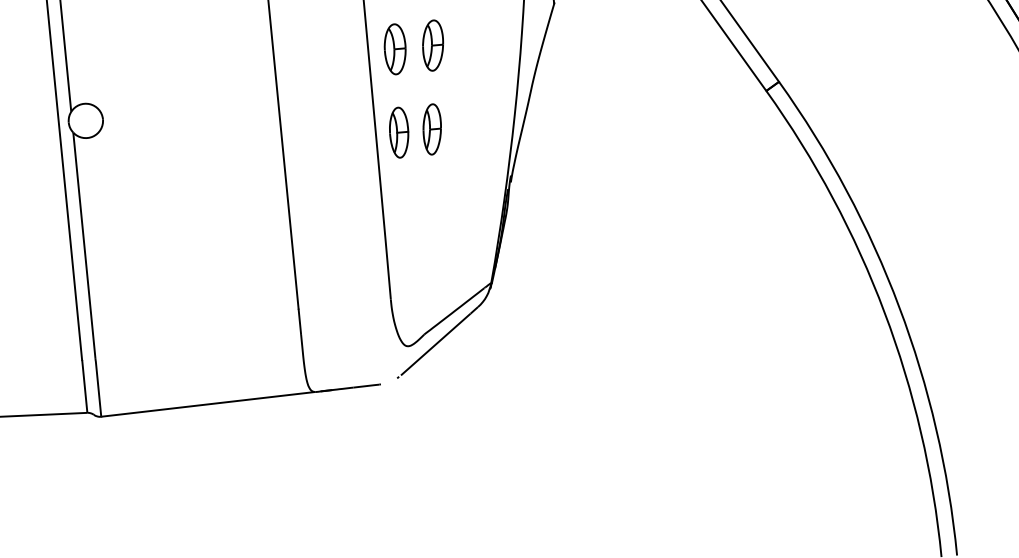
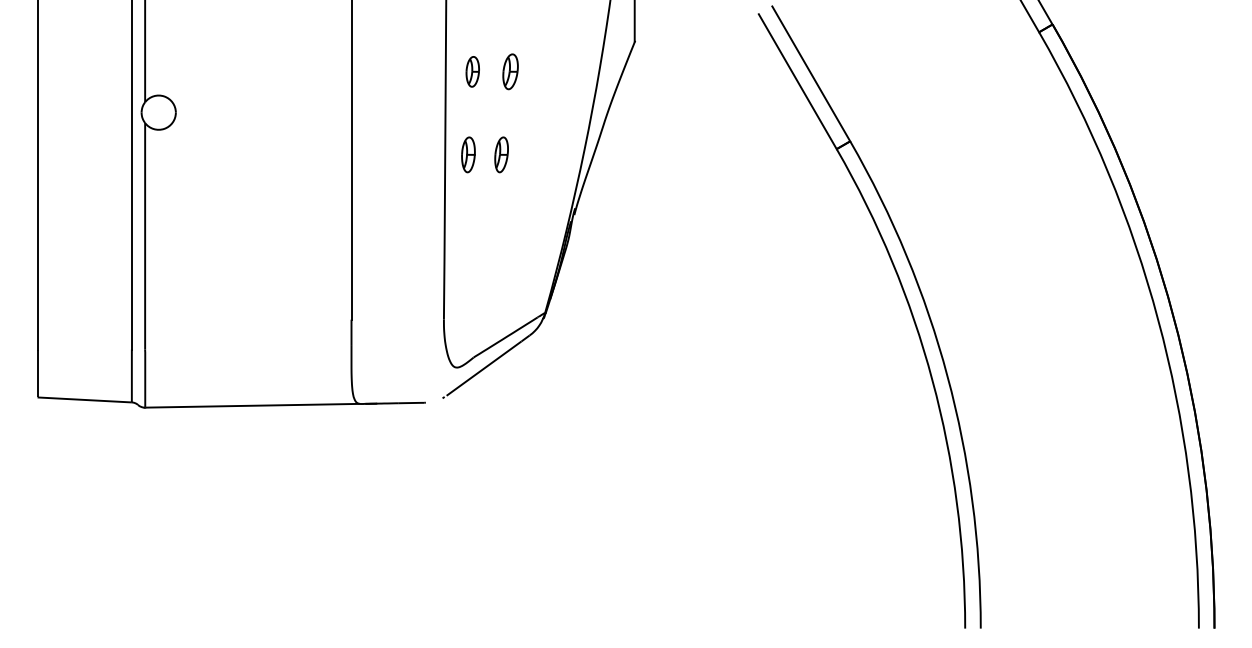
part: (433, 45) -> (510, 71), size x0.7
part: (395, 49) -> (472, 71), size x0.6
part: (432, 129) -> (501, 154), size x0.7
part: (399, 132) -> (468, 154), size x0.7

